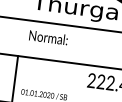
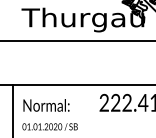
text: (48, 37) -> (46, 105), moved

